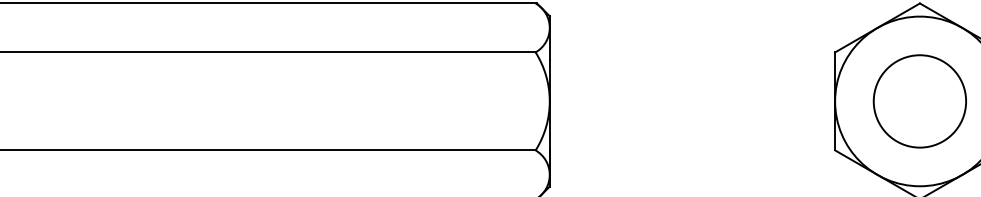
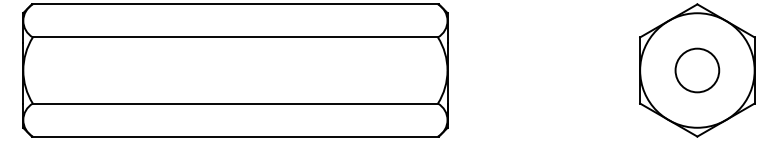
circle: (920, 101) -> (697, 70), size x0.7

